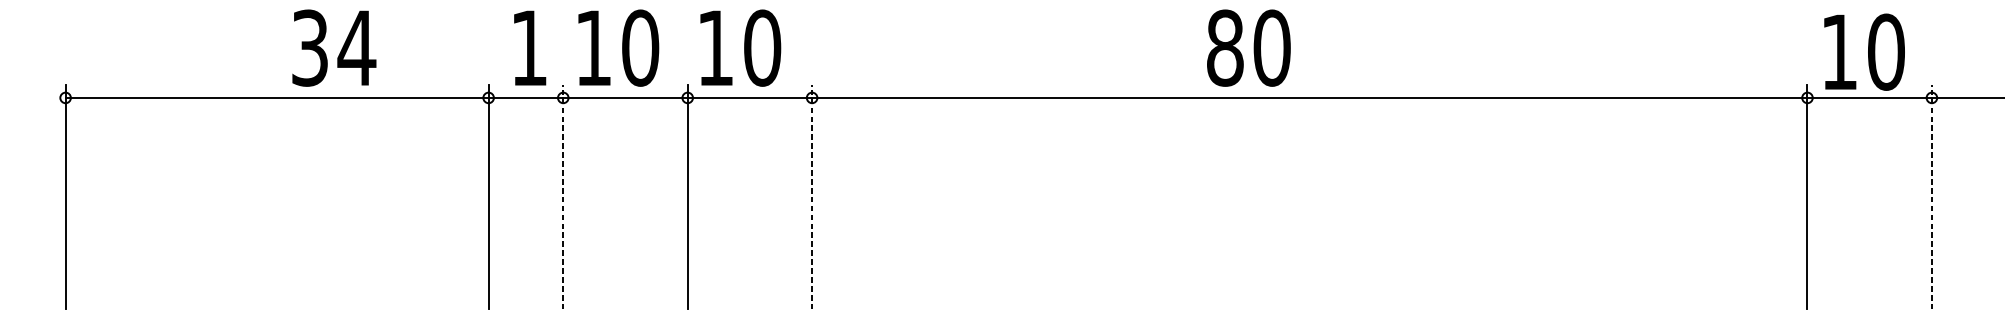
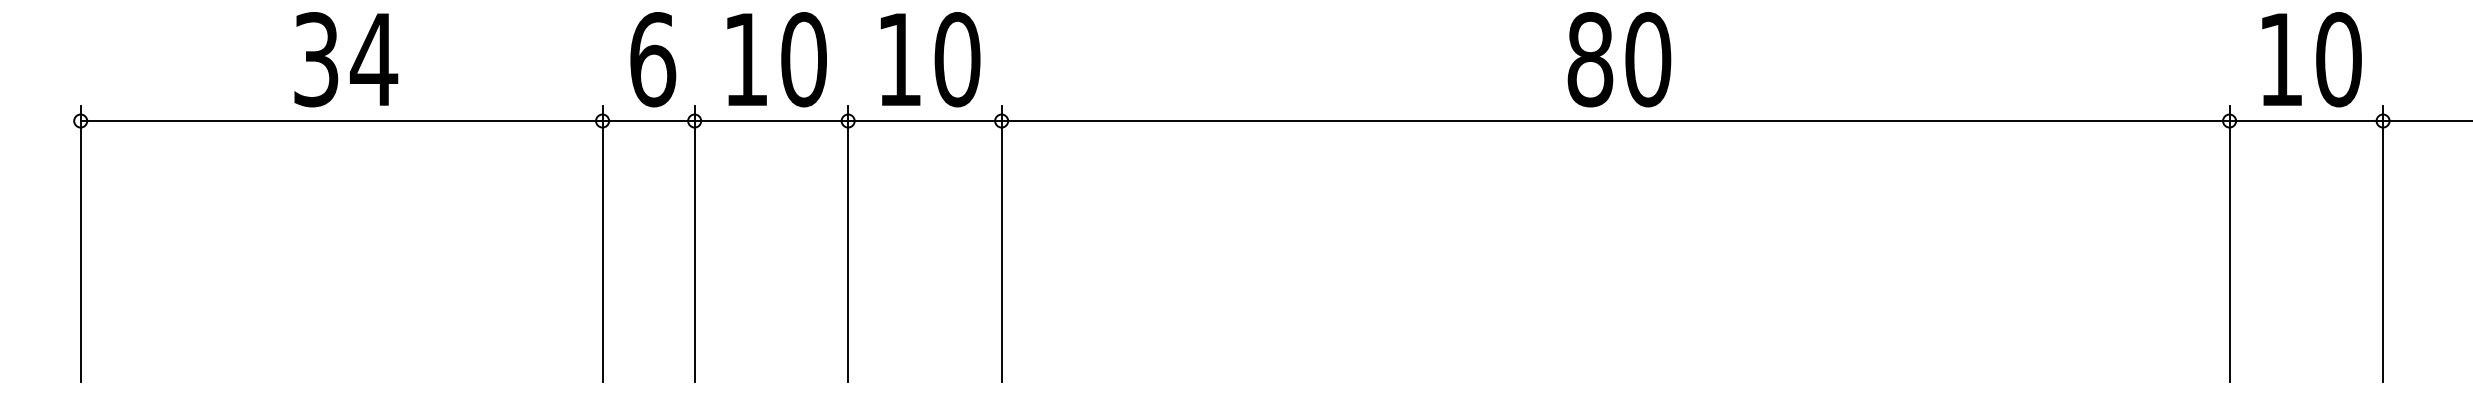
text: (334, 48) -> (346, 59), moved
text: (529, 48) -> (653, 59), 1 -> 6
text: (618, 48) -> (776, 59), moved
text: (740, 48) -> (930, 59), moved
text: (1248, 48) -> (1619, 59), moved
text: (1864, 52) -> (2311, 59), moved
line: (563, 197) -> (694, 243), dashed -> solid
line: (812, 197) -> (1001, 243), dashed -> solid
line: (1932, 197) -> (2383, 243), dashed -> solid

